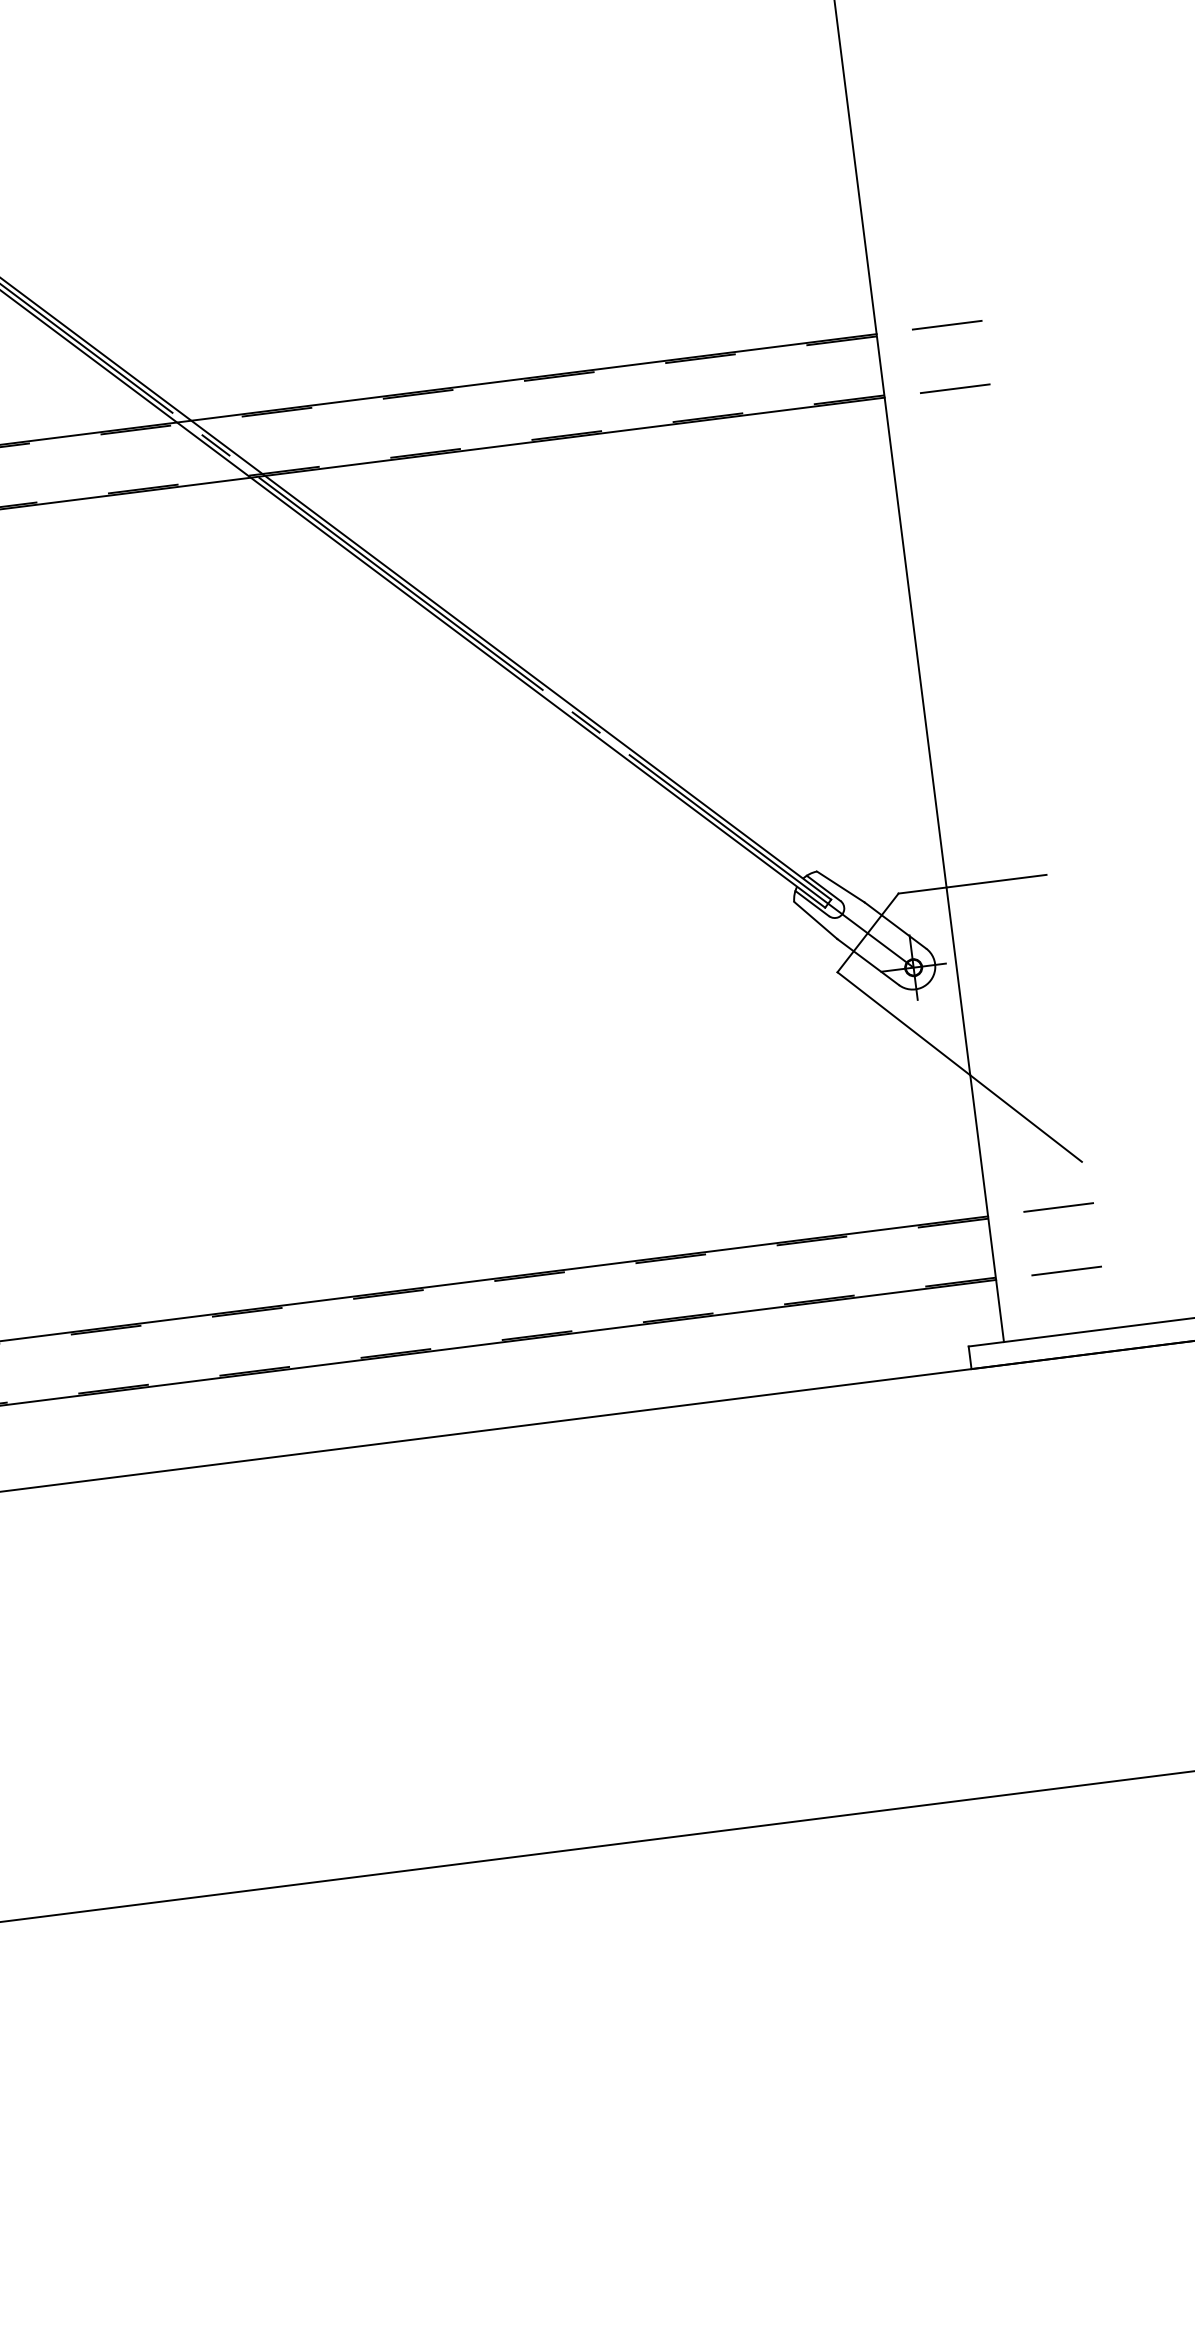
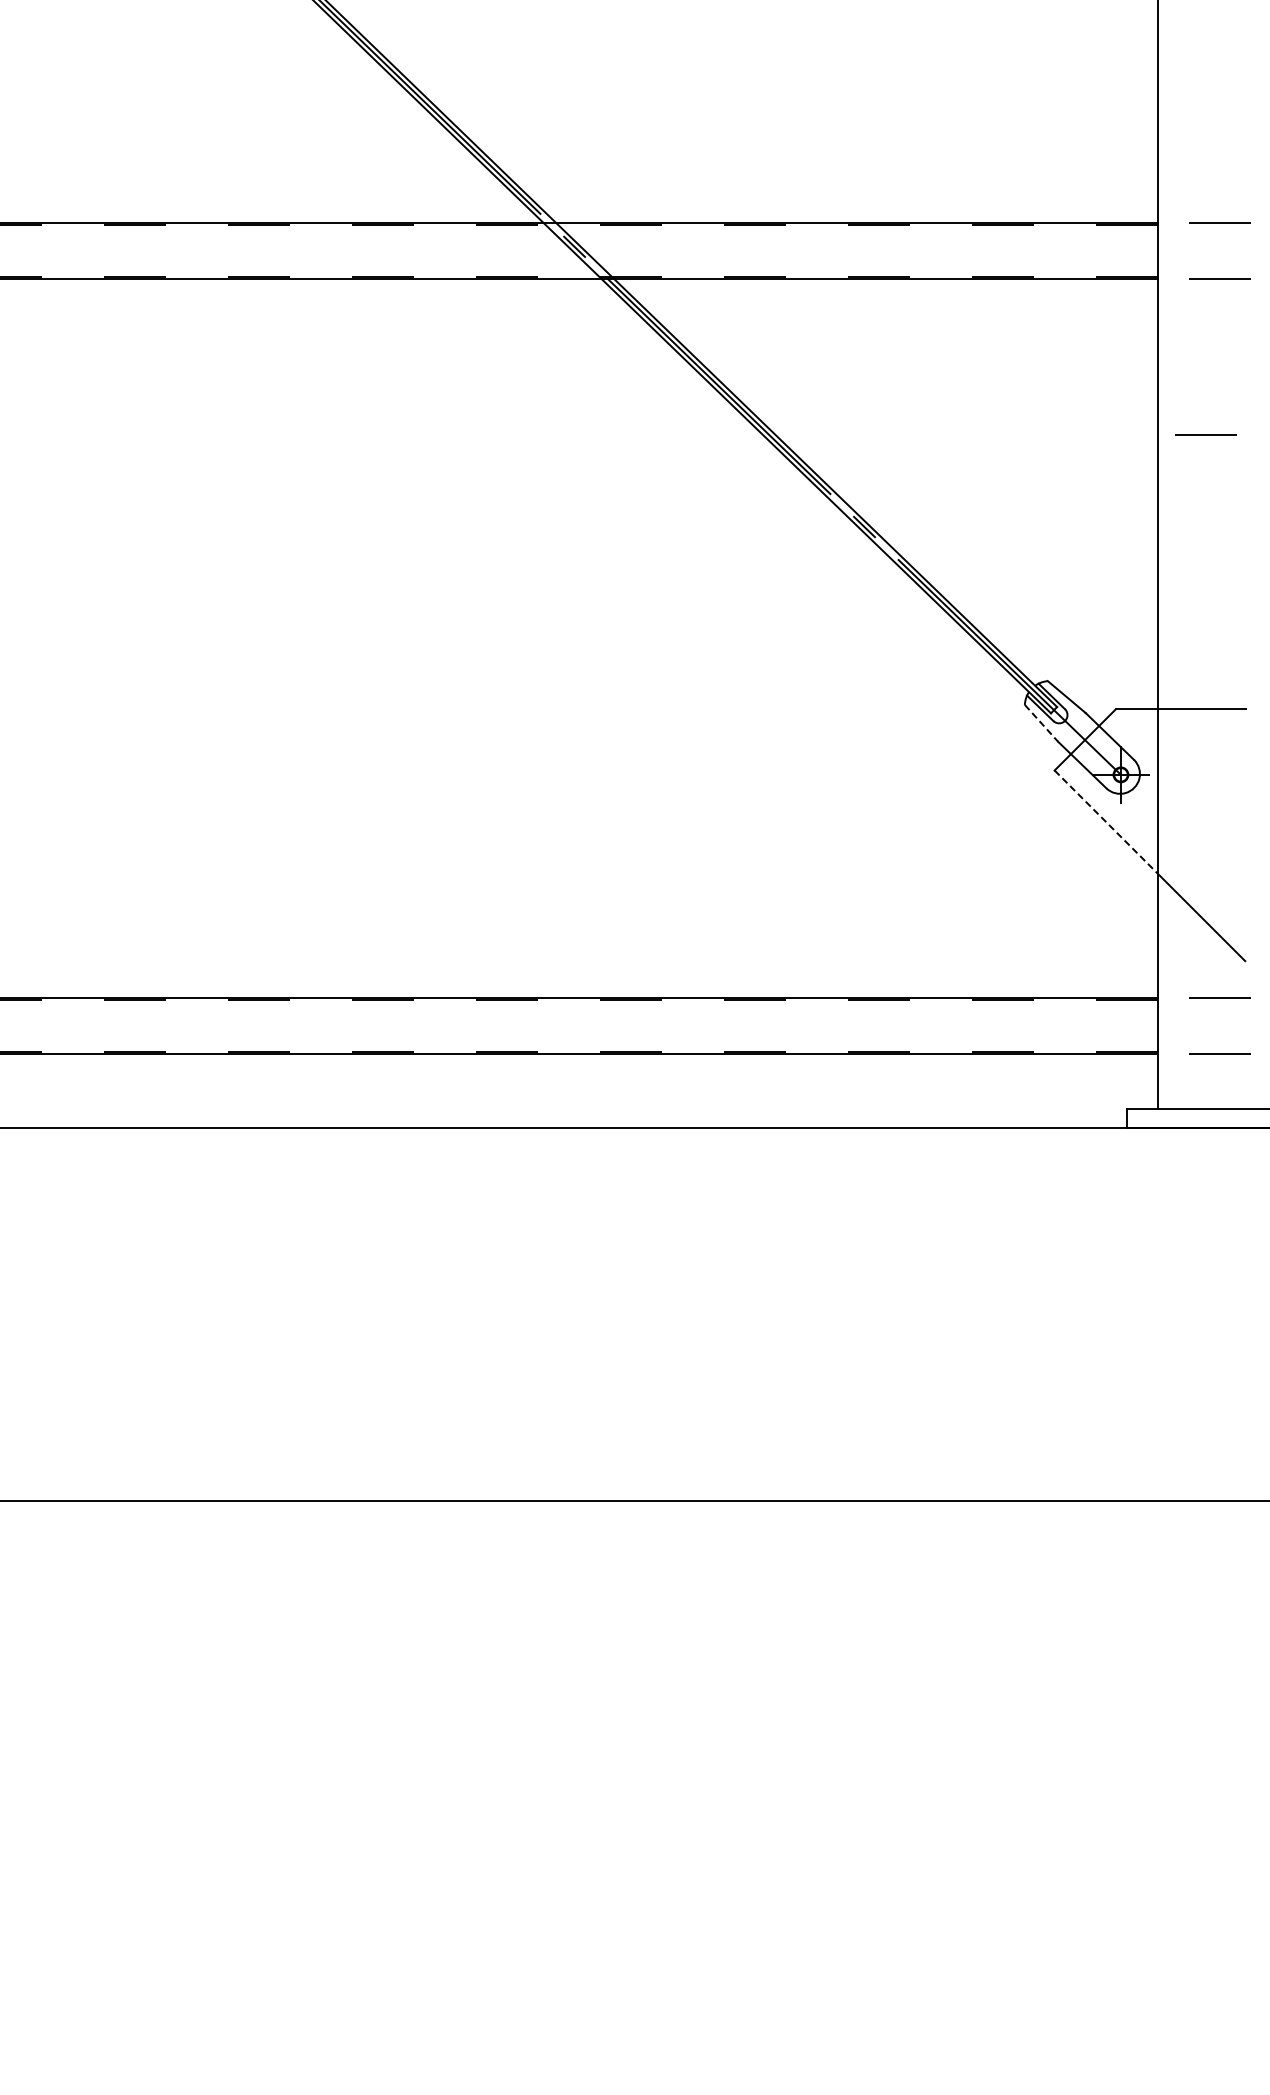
line: (960, 568) -> (1205, 434), added
line: (815, 920) -> (1041, 723), solid -> dashed
line: (904, 1023) -> (1106, 822), solid -> dashed

